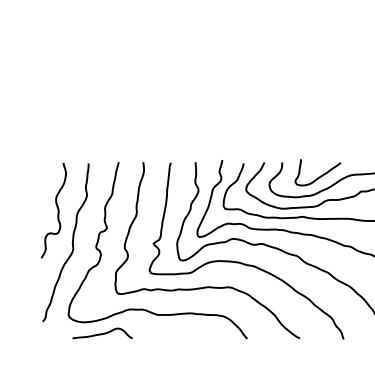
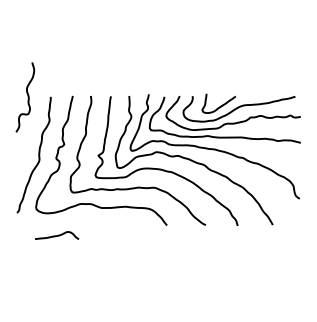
curve: (56, 210) -> (27, 97), moved
curve: (103, 333) -> (57, 235), moved

